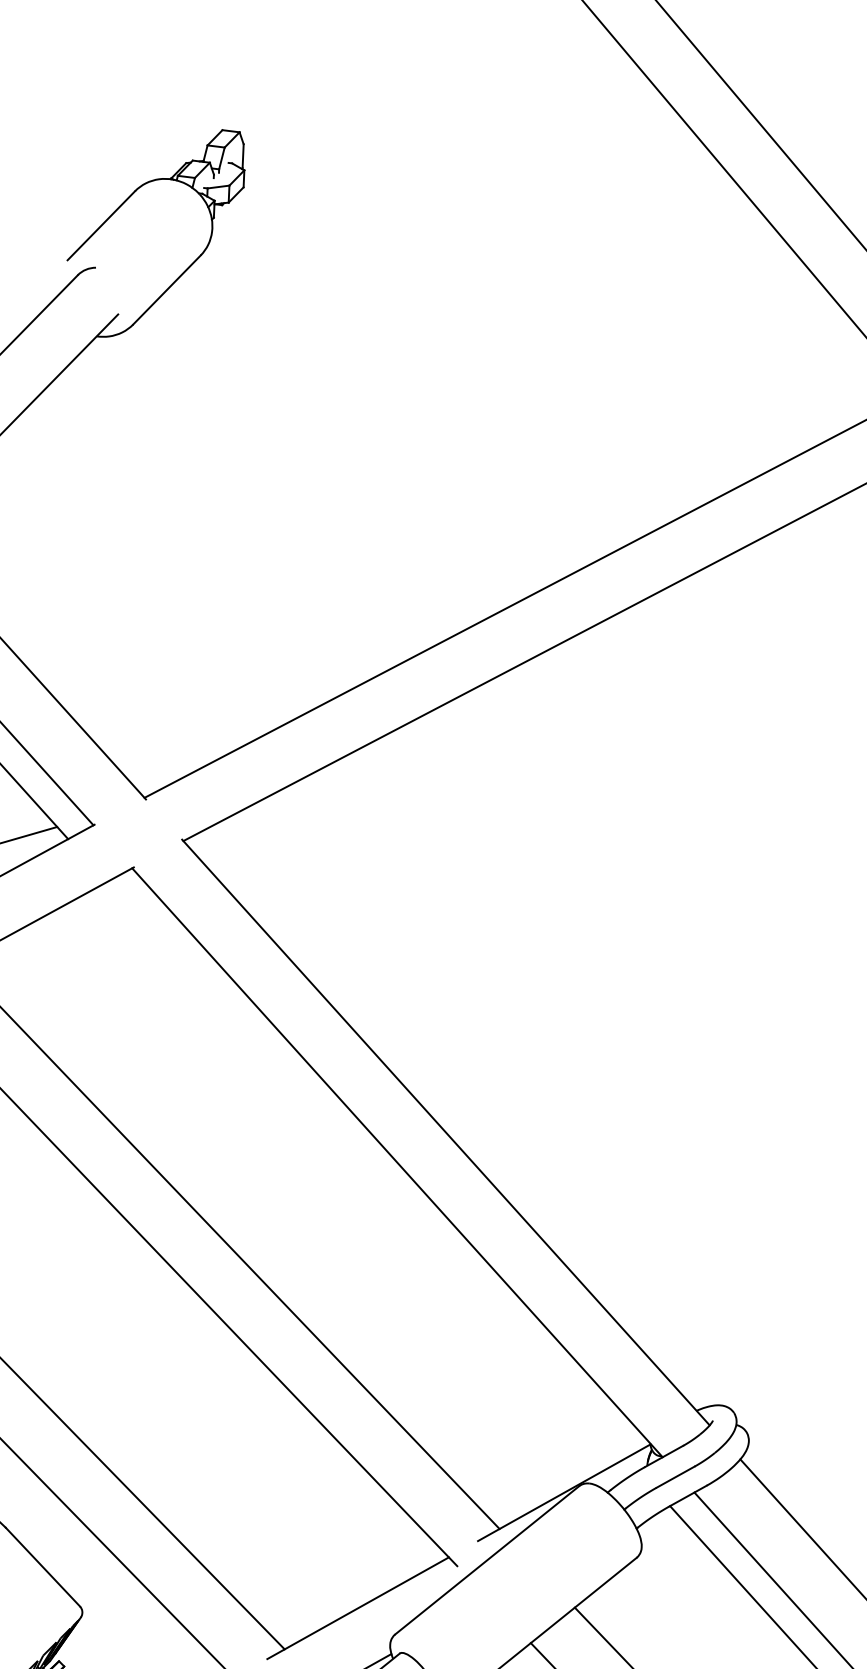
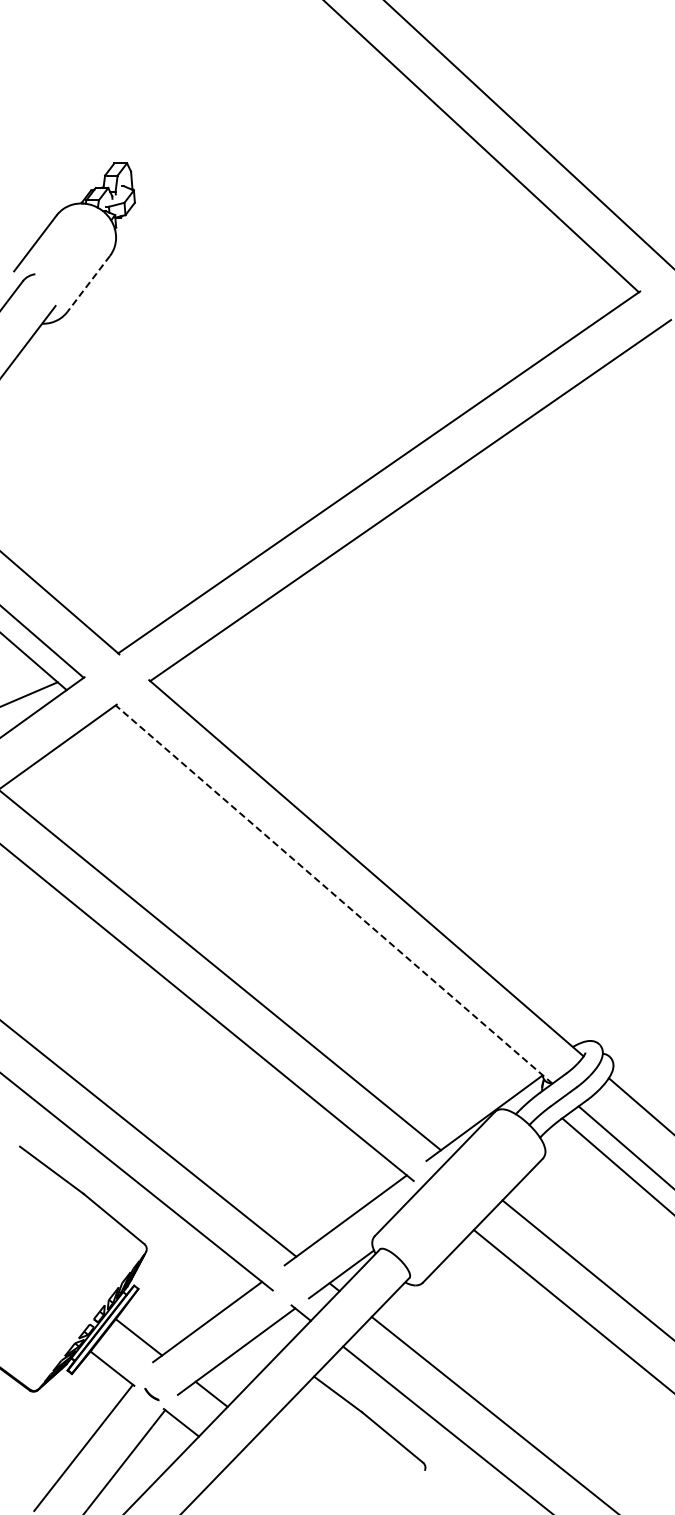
line: (166, 290) -> (88, 284), solid -> dashed
line: (398, 1162) -> (334, 894), solid -> dashed

